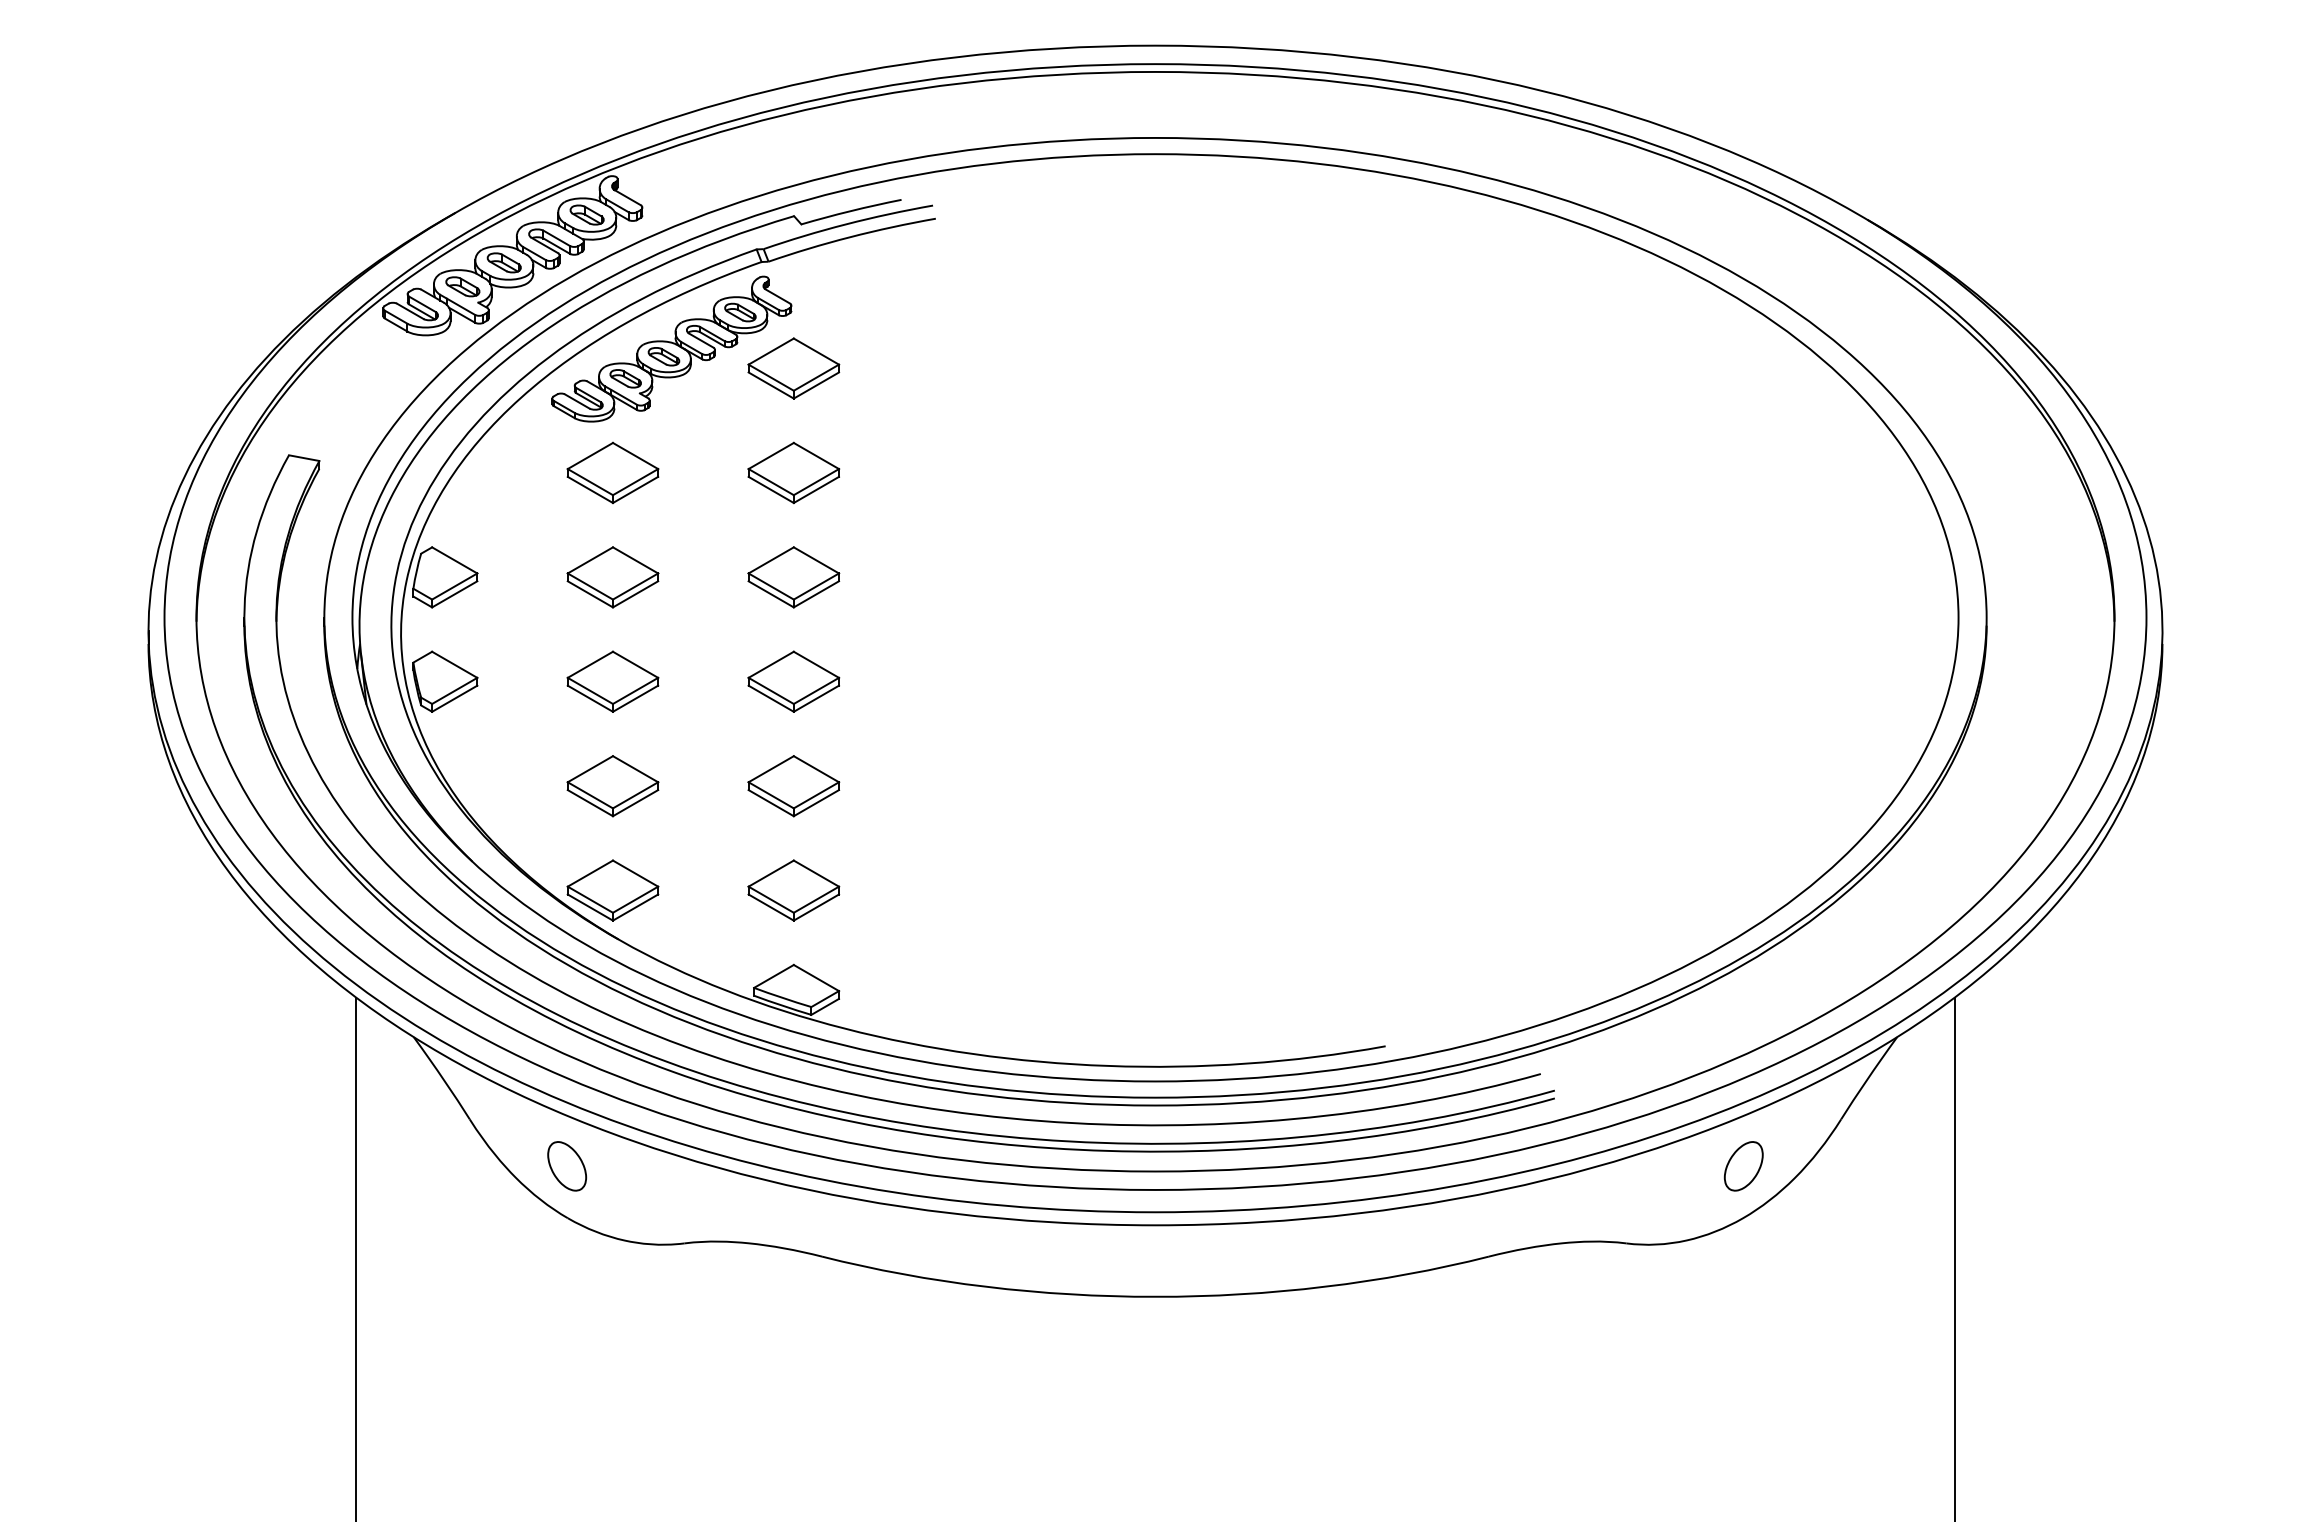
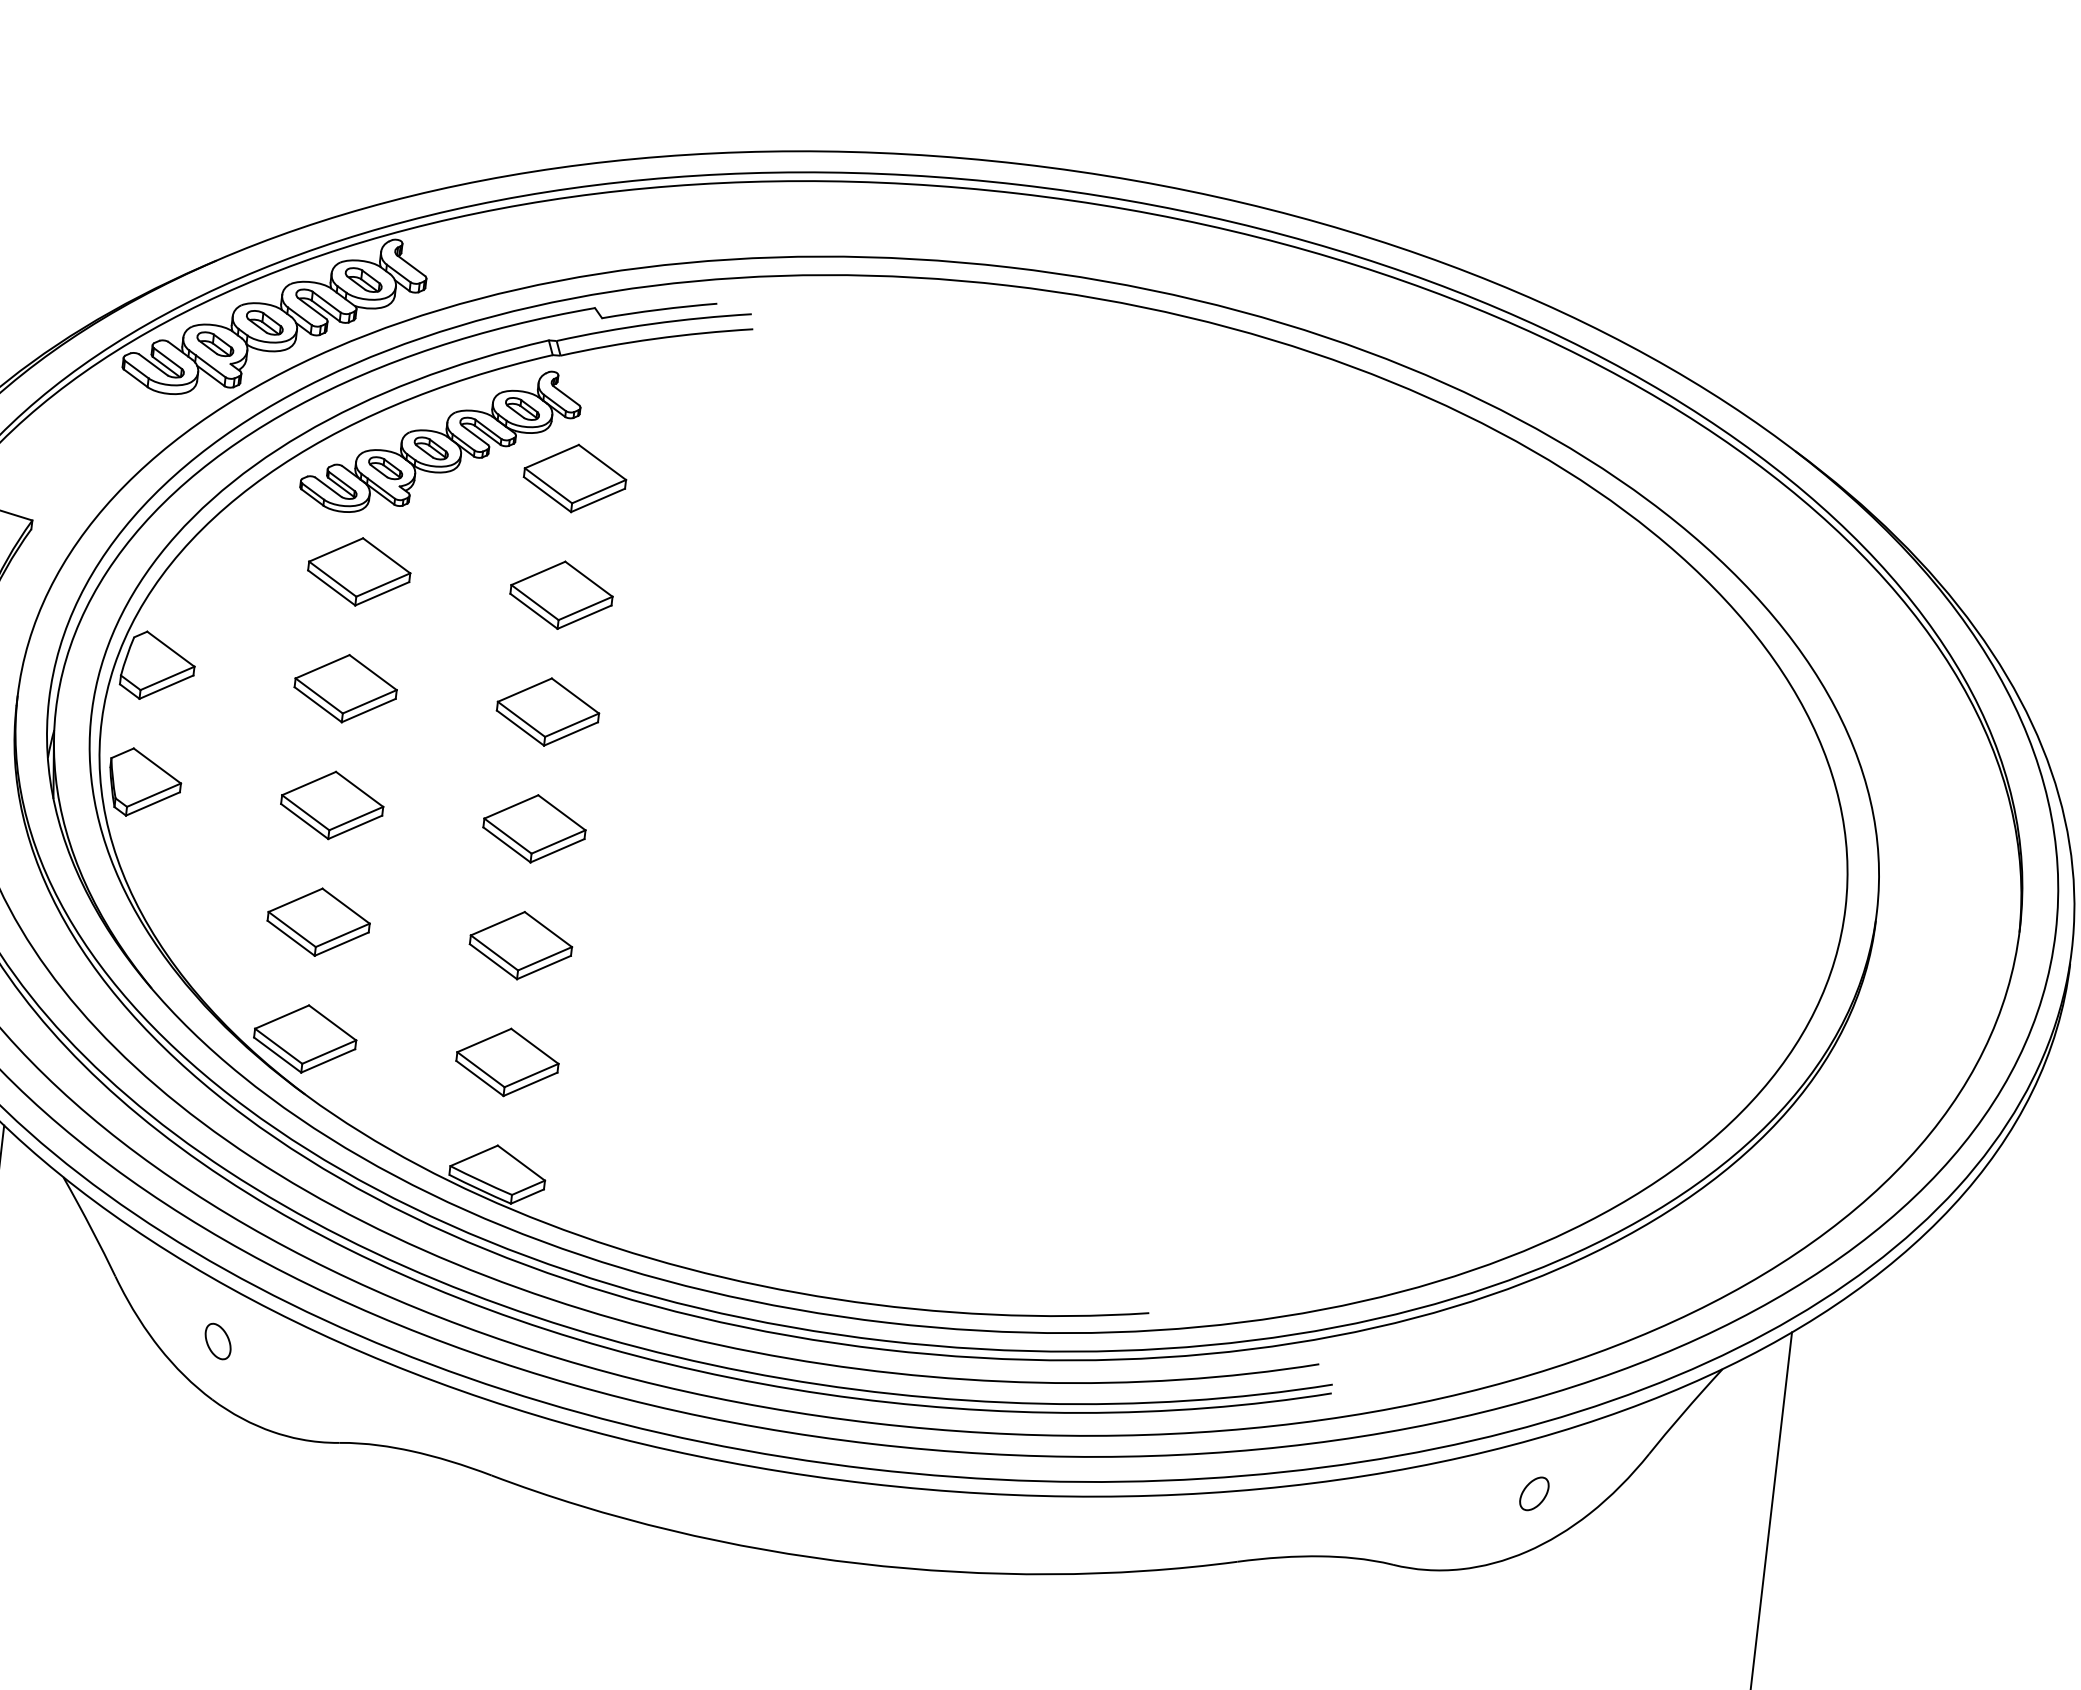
part: (566, 1166) -> (217, 1341), size x0.62
part: (1743, 1166) -> (1533, 1493), size x0.62

